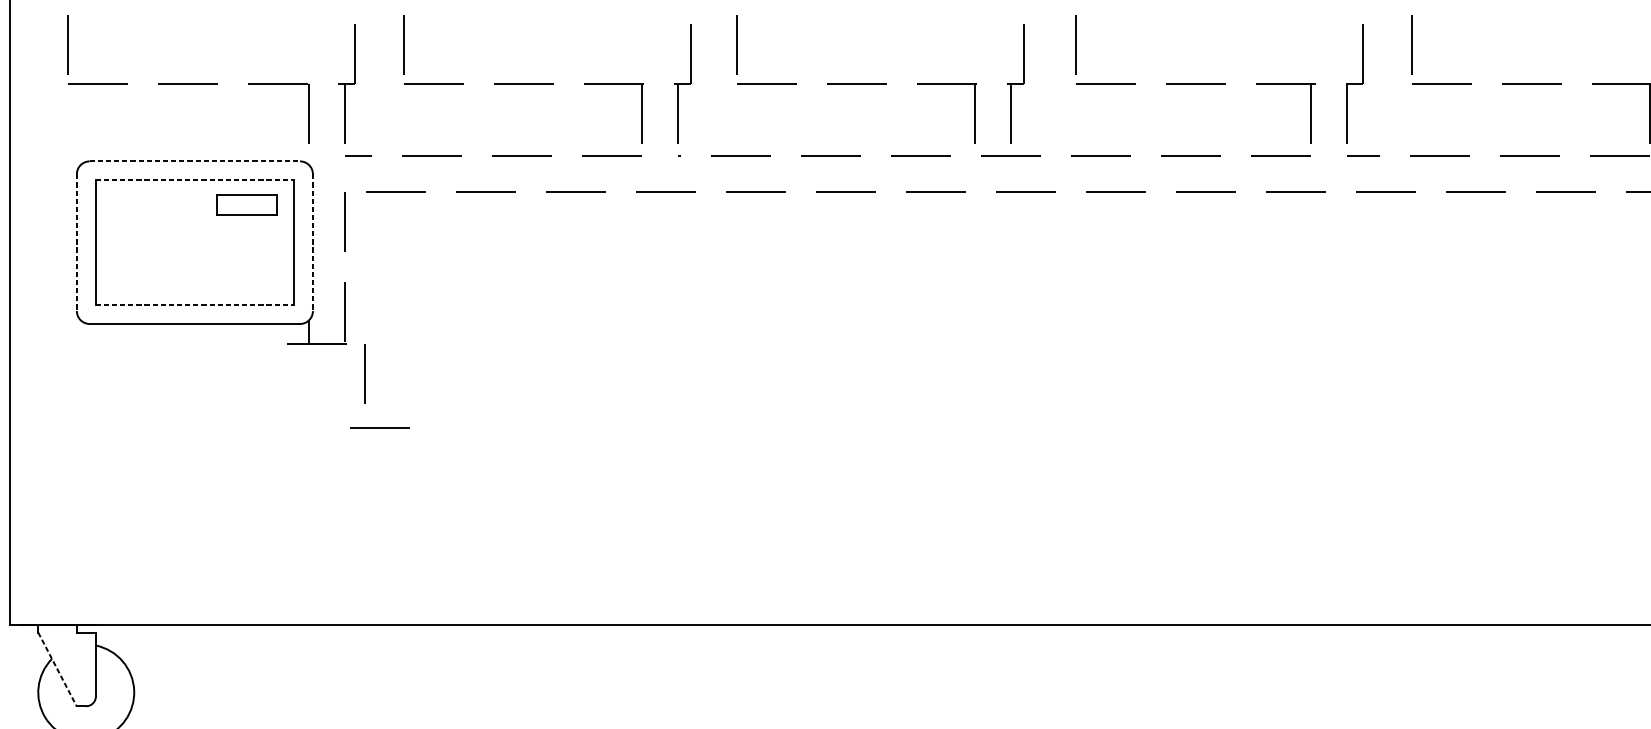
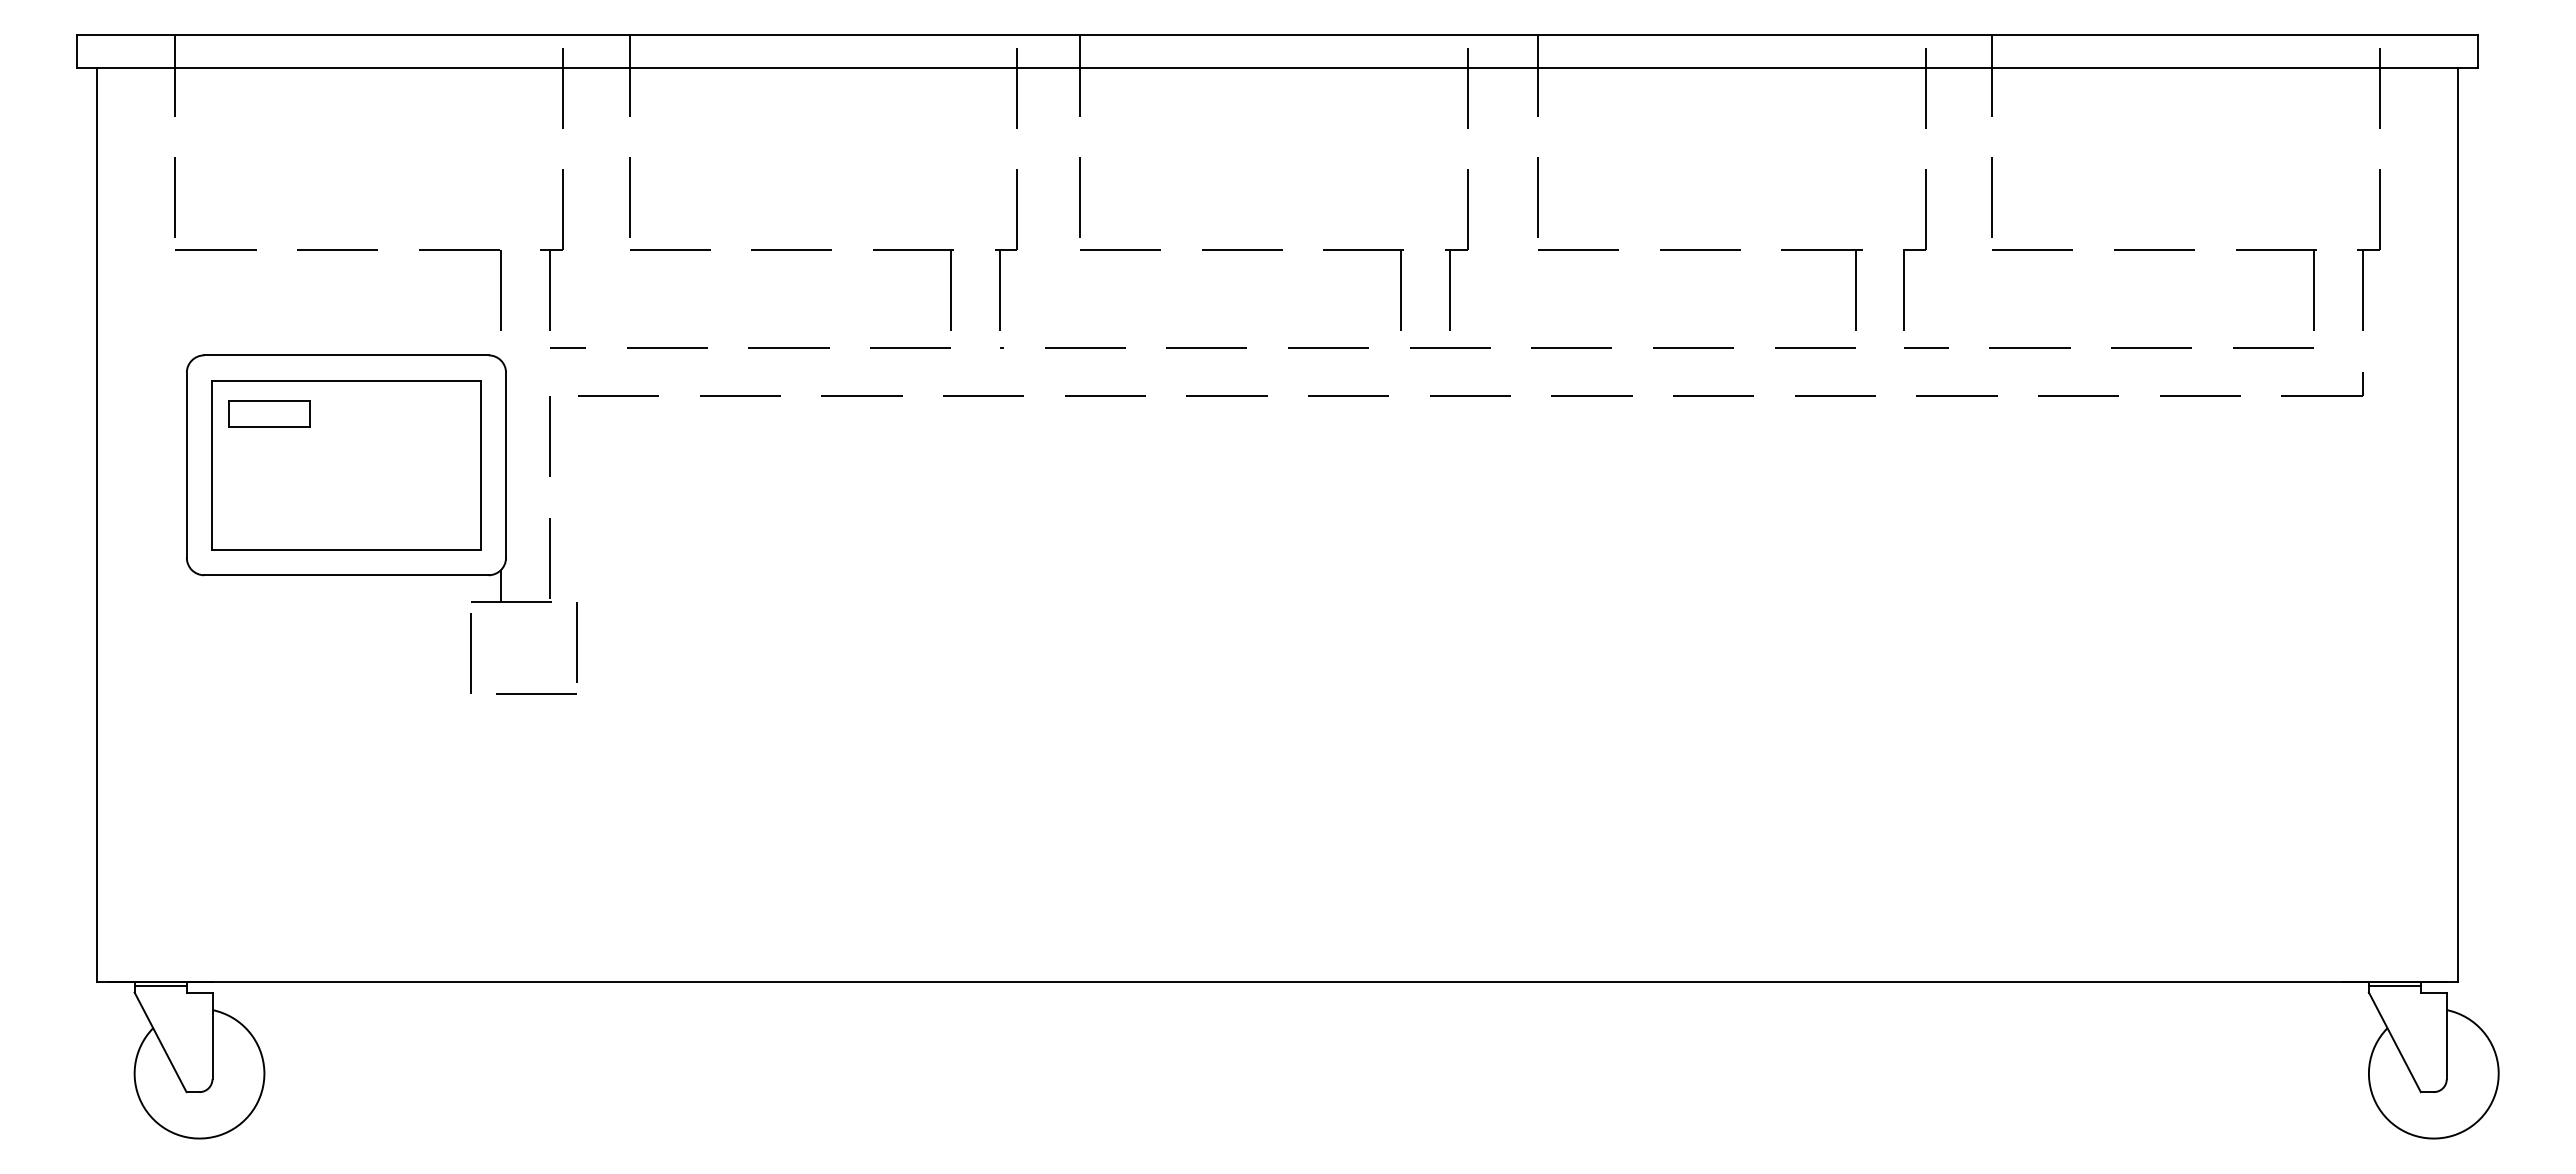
line: (194, 161) -> (346, 355), dashed -> solid
line: (194, 179) -> (346, 380), dashed -> solid
part: (246, 204) -> (269, 413), moved
line: (76, 242) -> (186, 465), dashed -> solid
line: (313, 242) -> (506, 465), dashed -> solid
line: (194, 304) -> (346, 549), dashed -> solid
line: (286, 381) -> (470, 653), added
line: (379, 427) -> (536, 693), moved
line: (57, 628) -> (160, 986), added
line: (57, 669) -> (160, 1042), dashed -> solid

